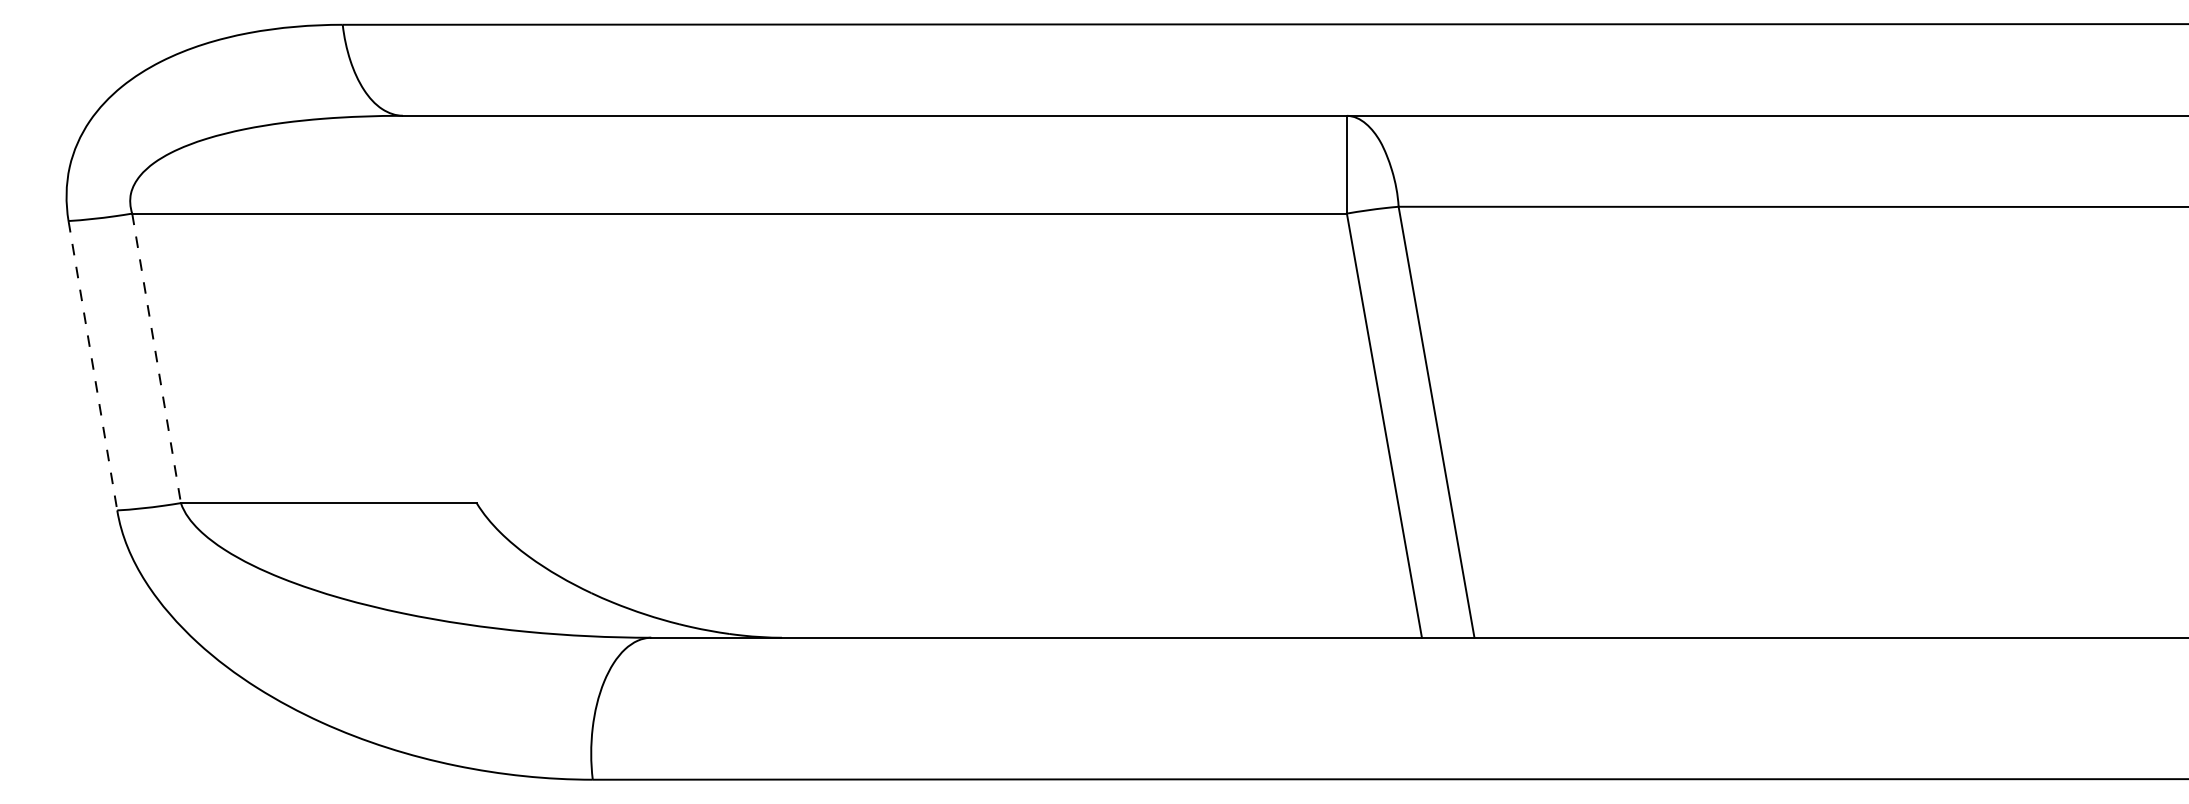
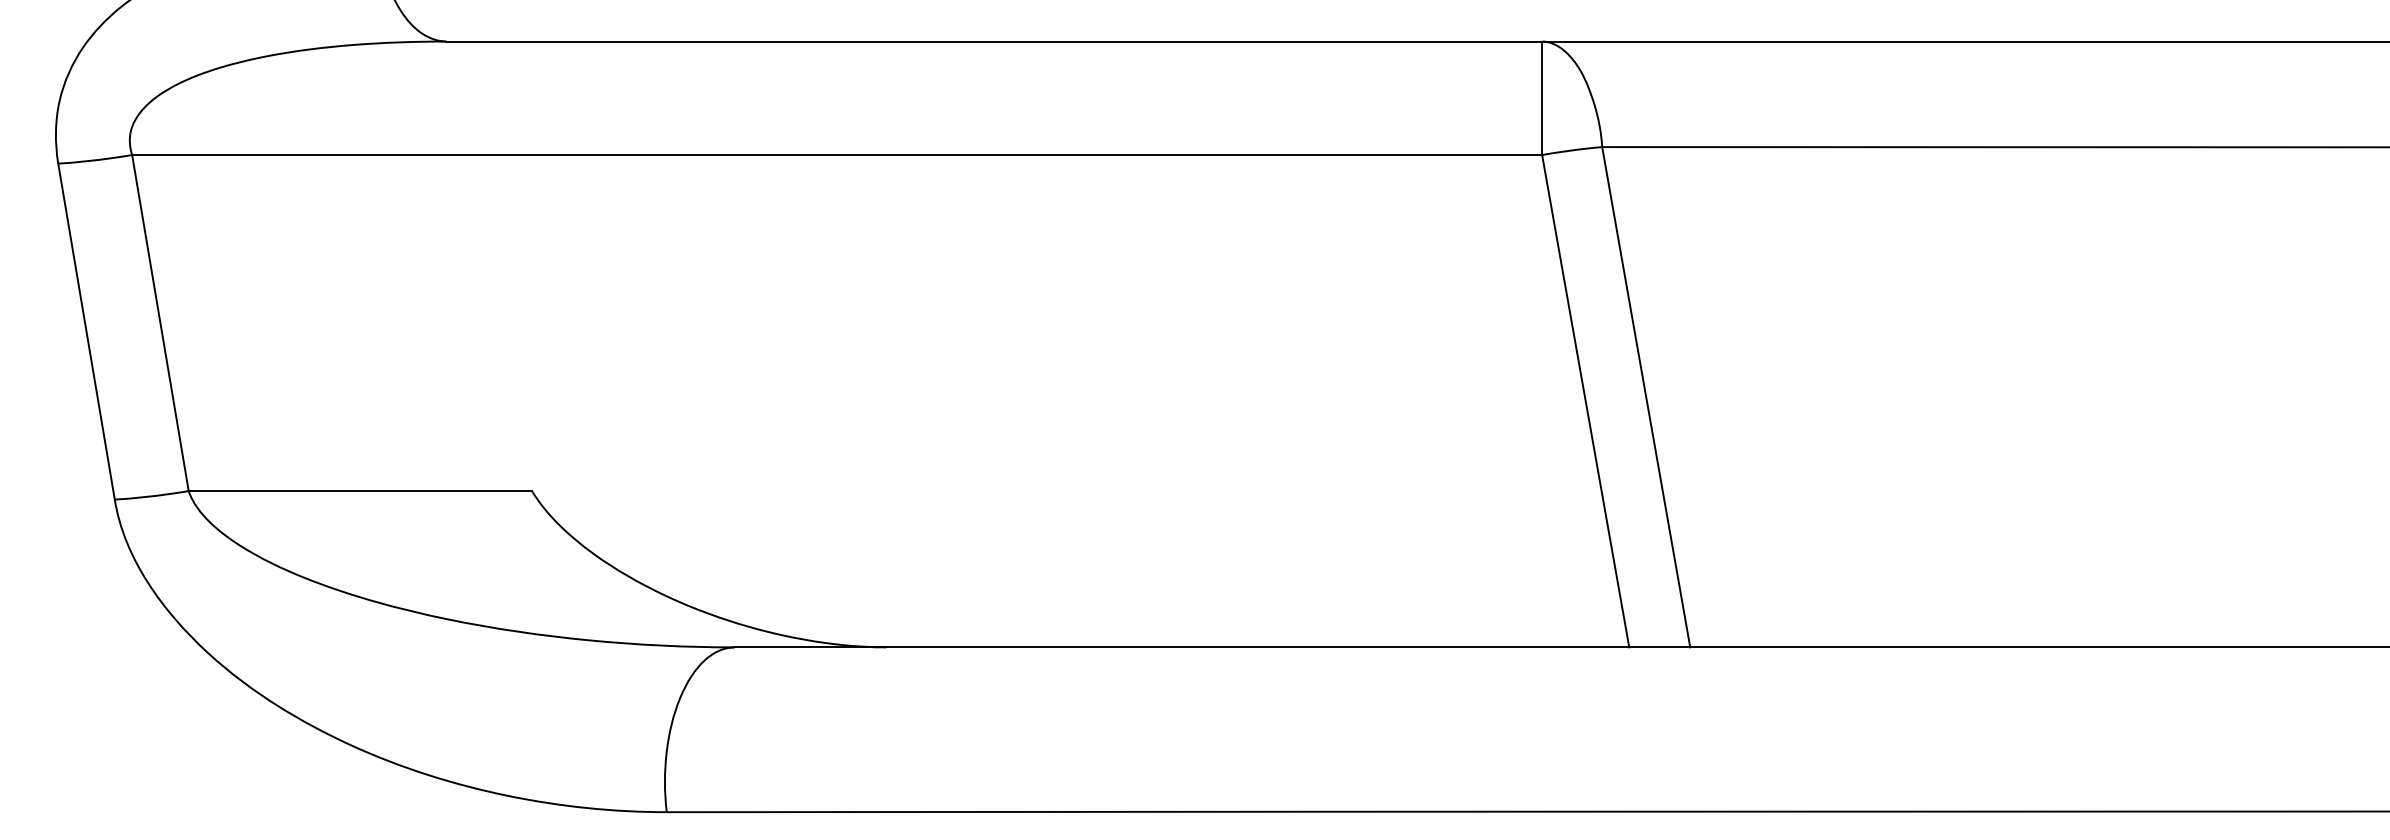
line: (156, 358) -> (160, 323), dashed -> solid
line: (92, 365) -> (86, 331), dashed -> solid

